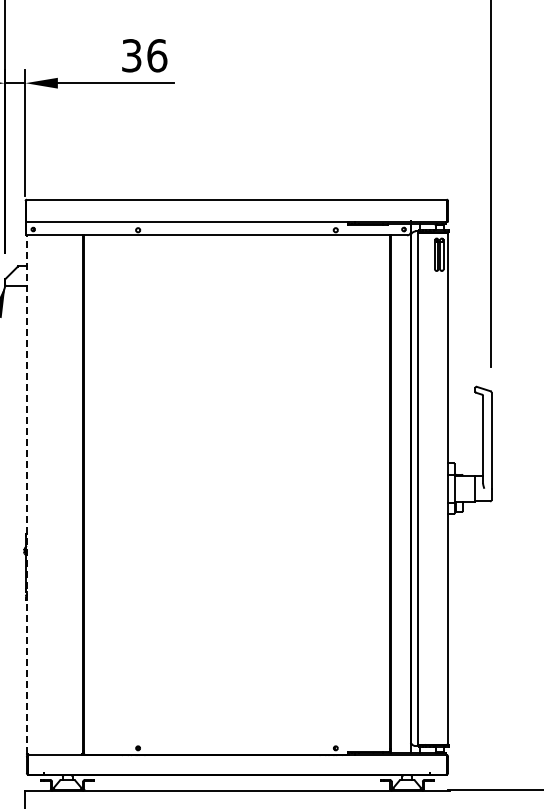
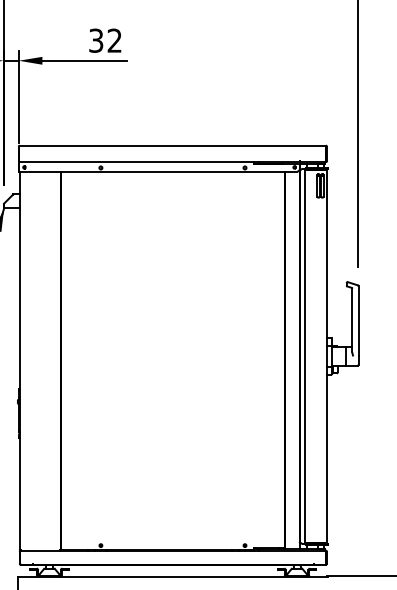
text: (157, 55) -> (115, 40), 36 -> 32
line: (26, 494) -> (19, 360), dashed -> solid

